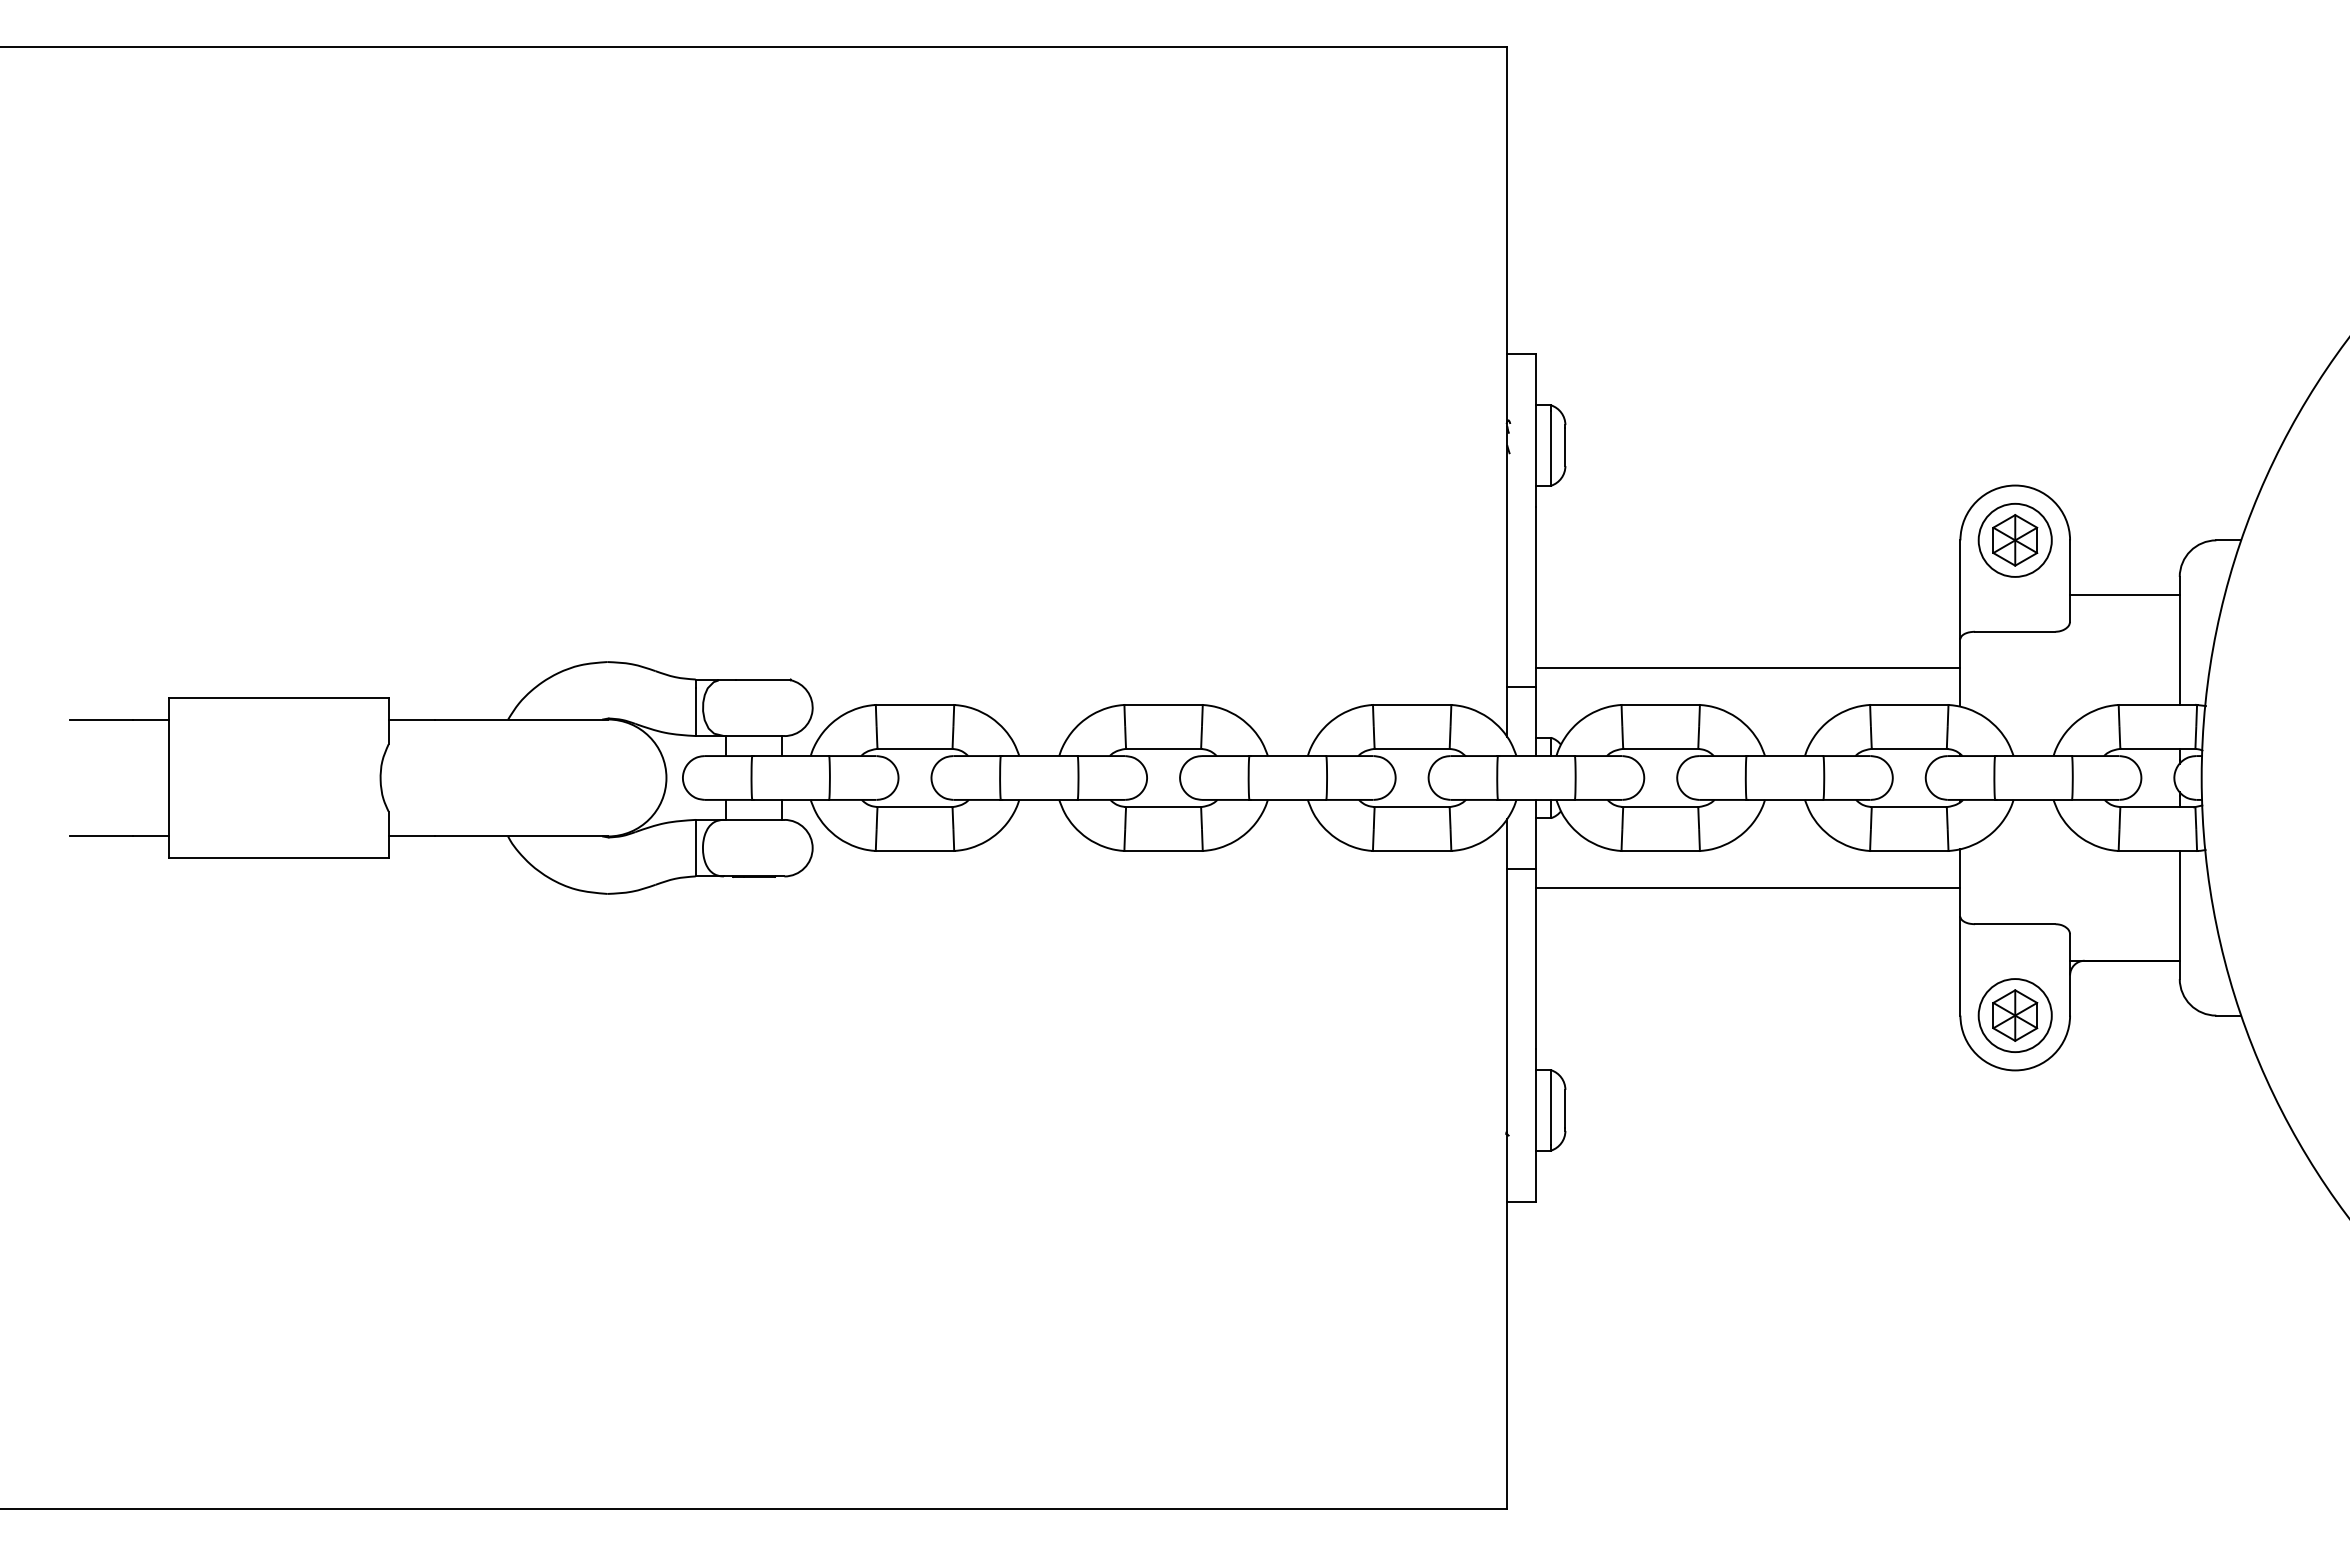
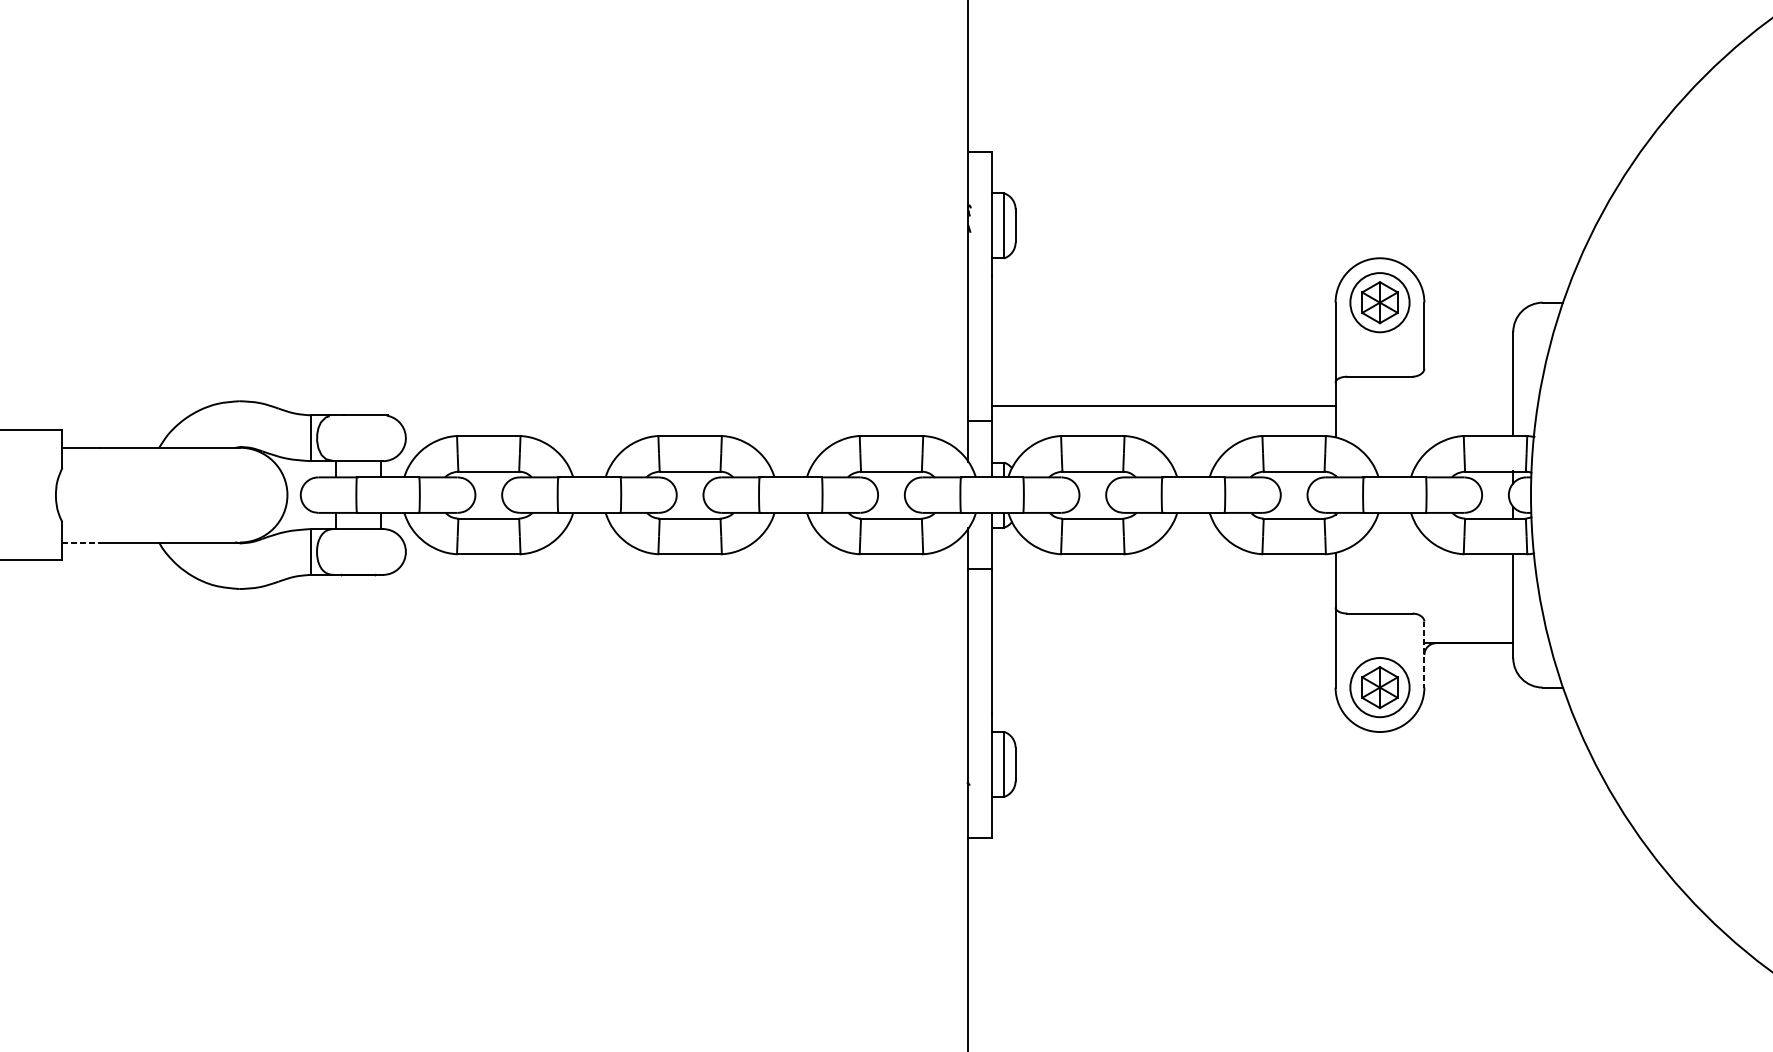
line: (2124, 595) -> (1468, 347), removed
line: (412, 836) -> (81, 542), solid -> dashed
line: (1748, 887) -> (1163, 583), removed
line: (2070, 974) -> (1424, 654), solid -> dashed

